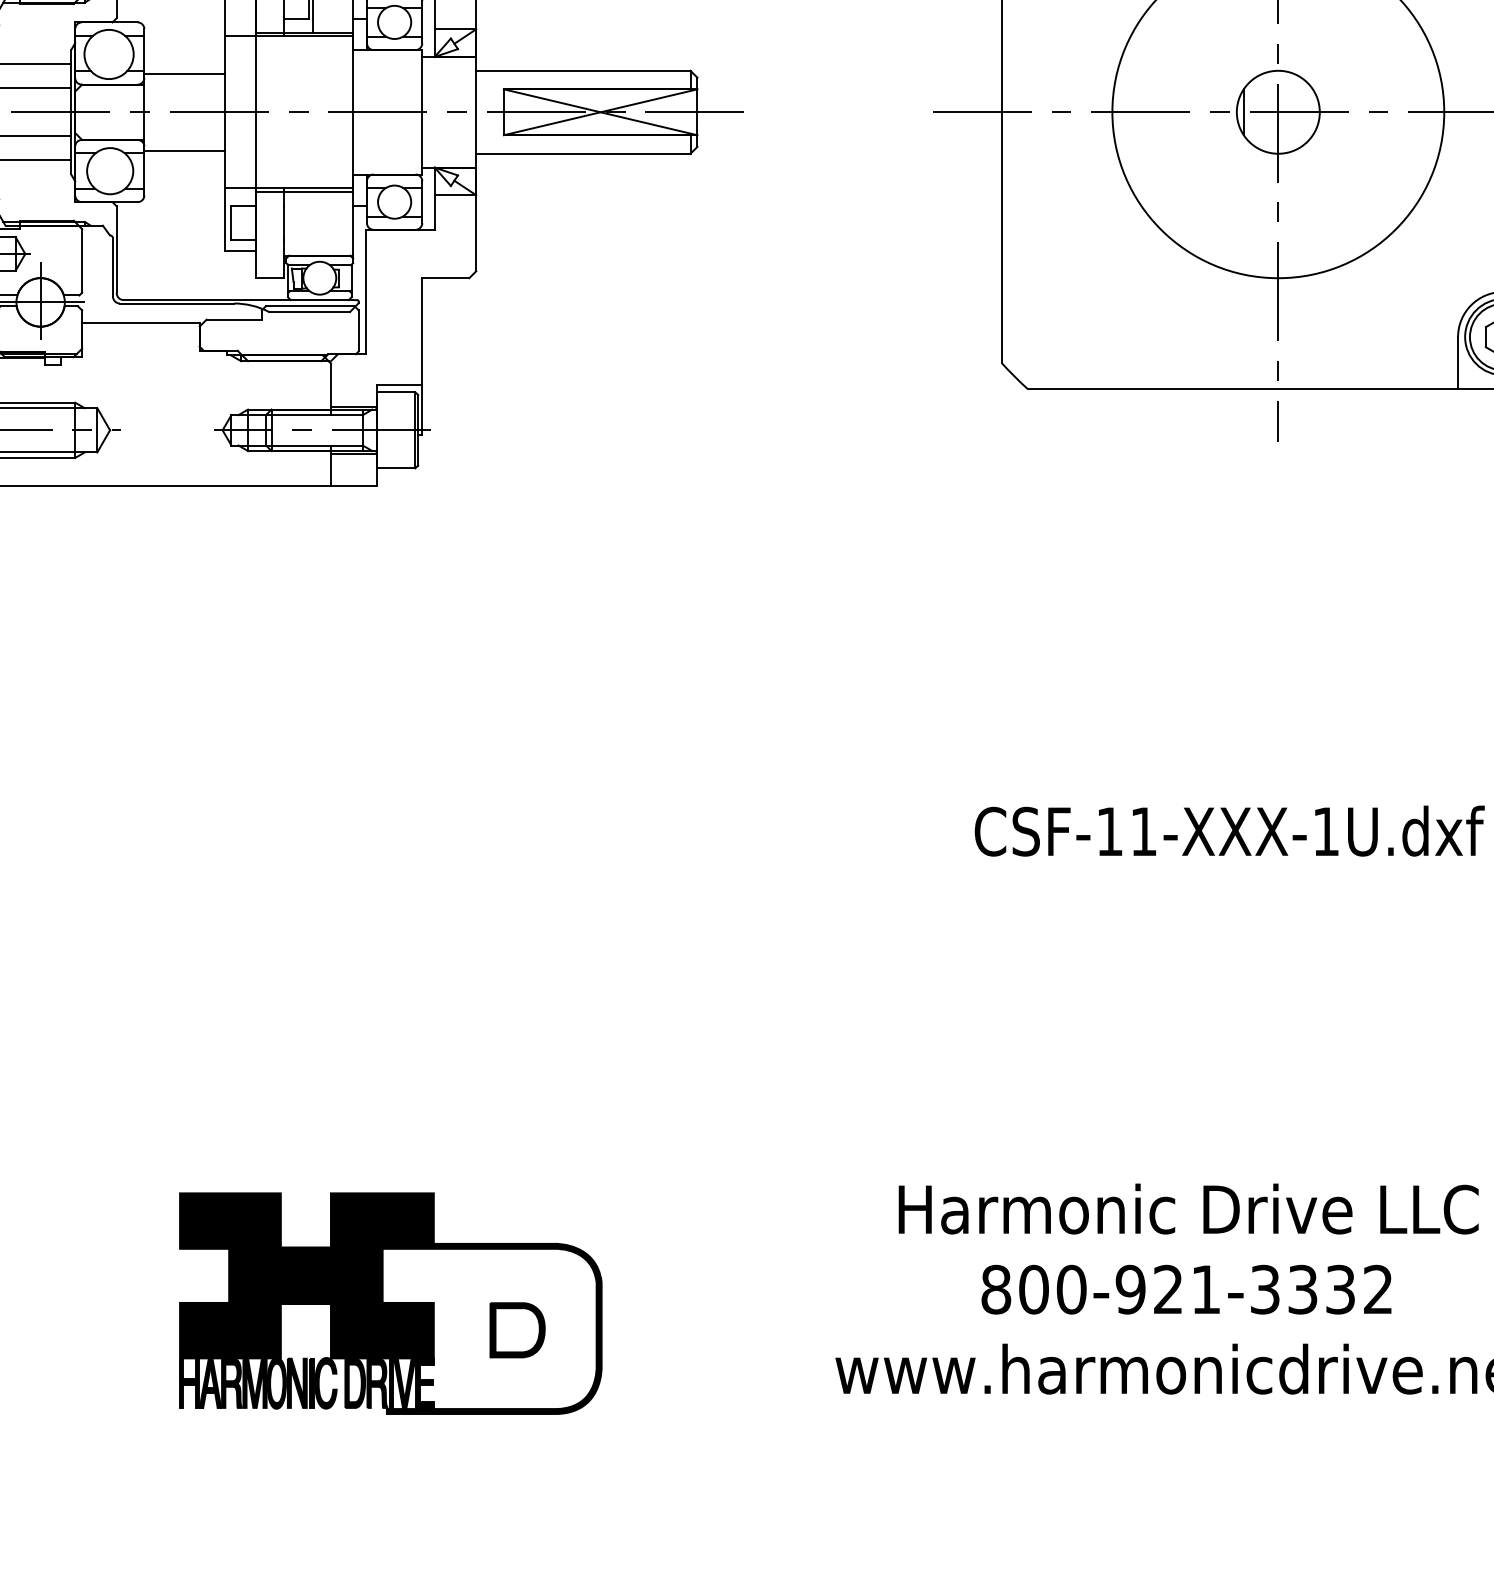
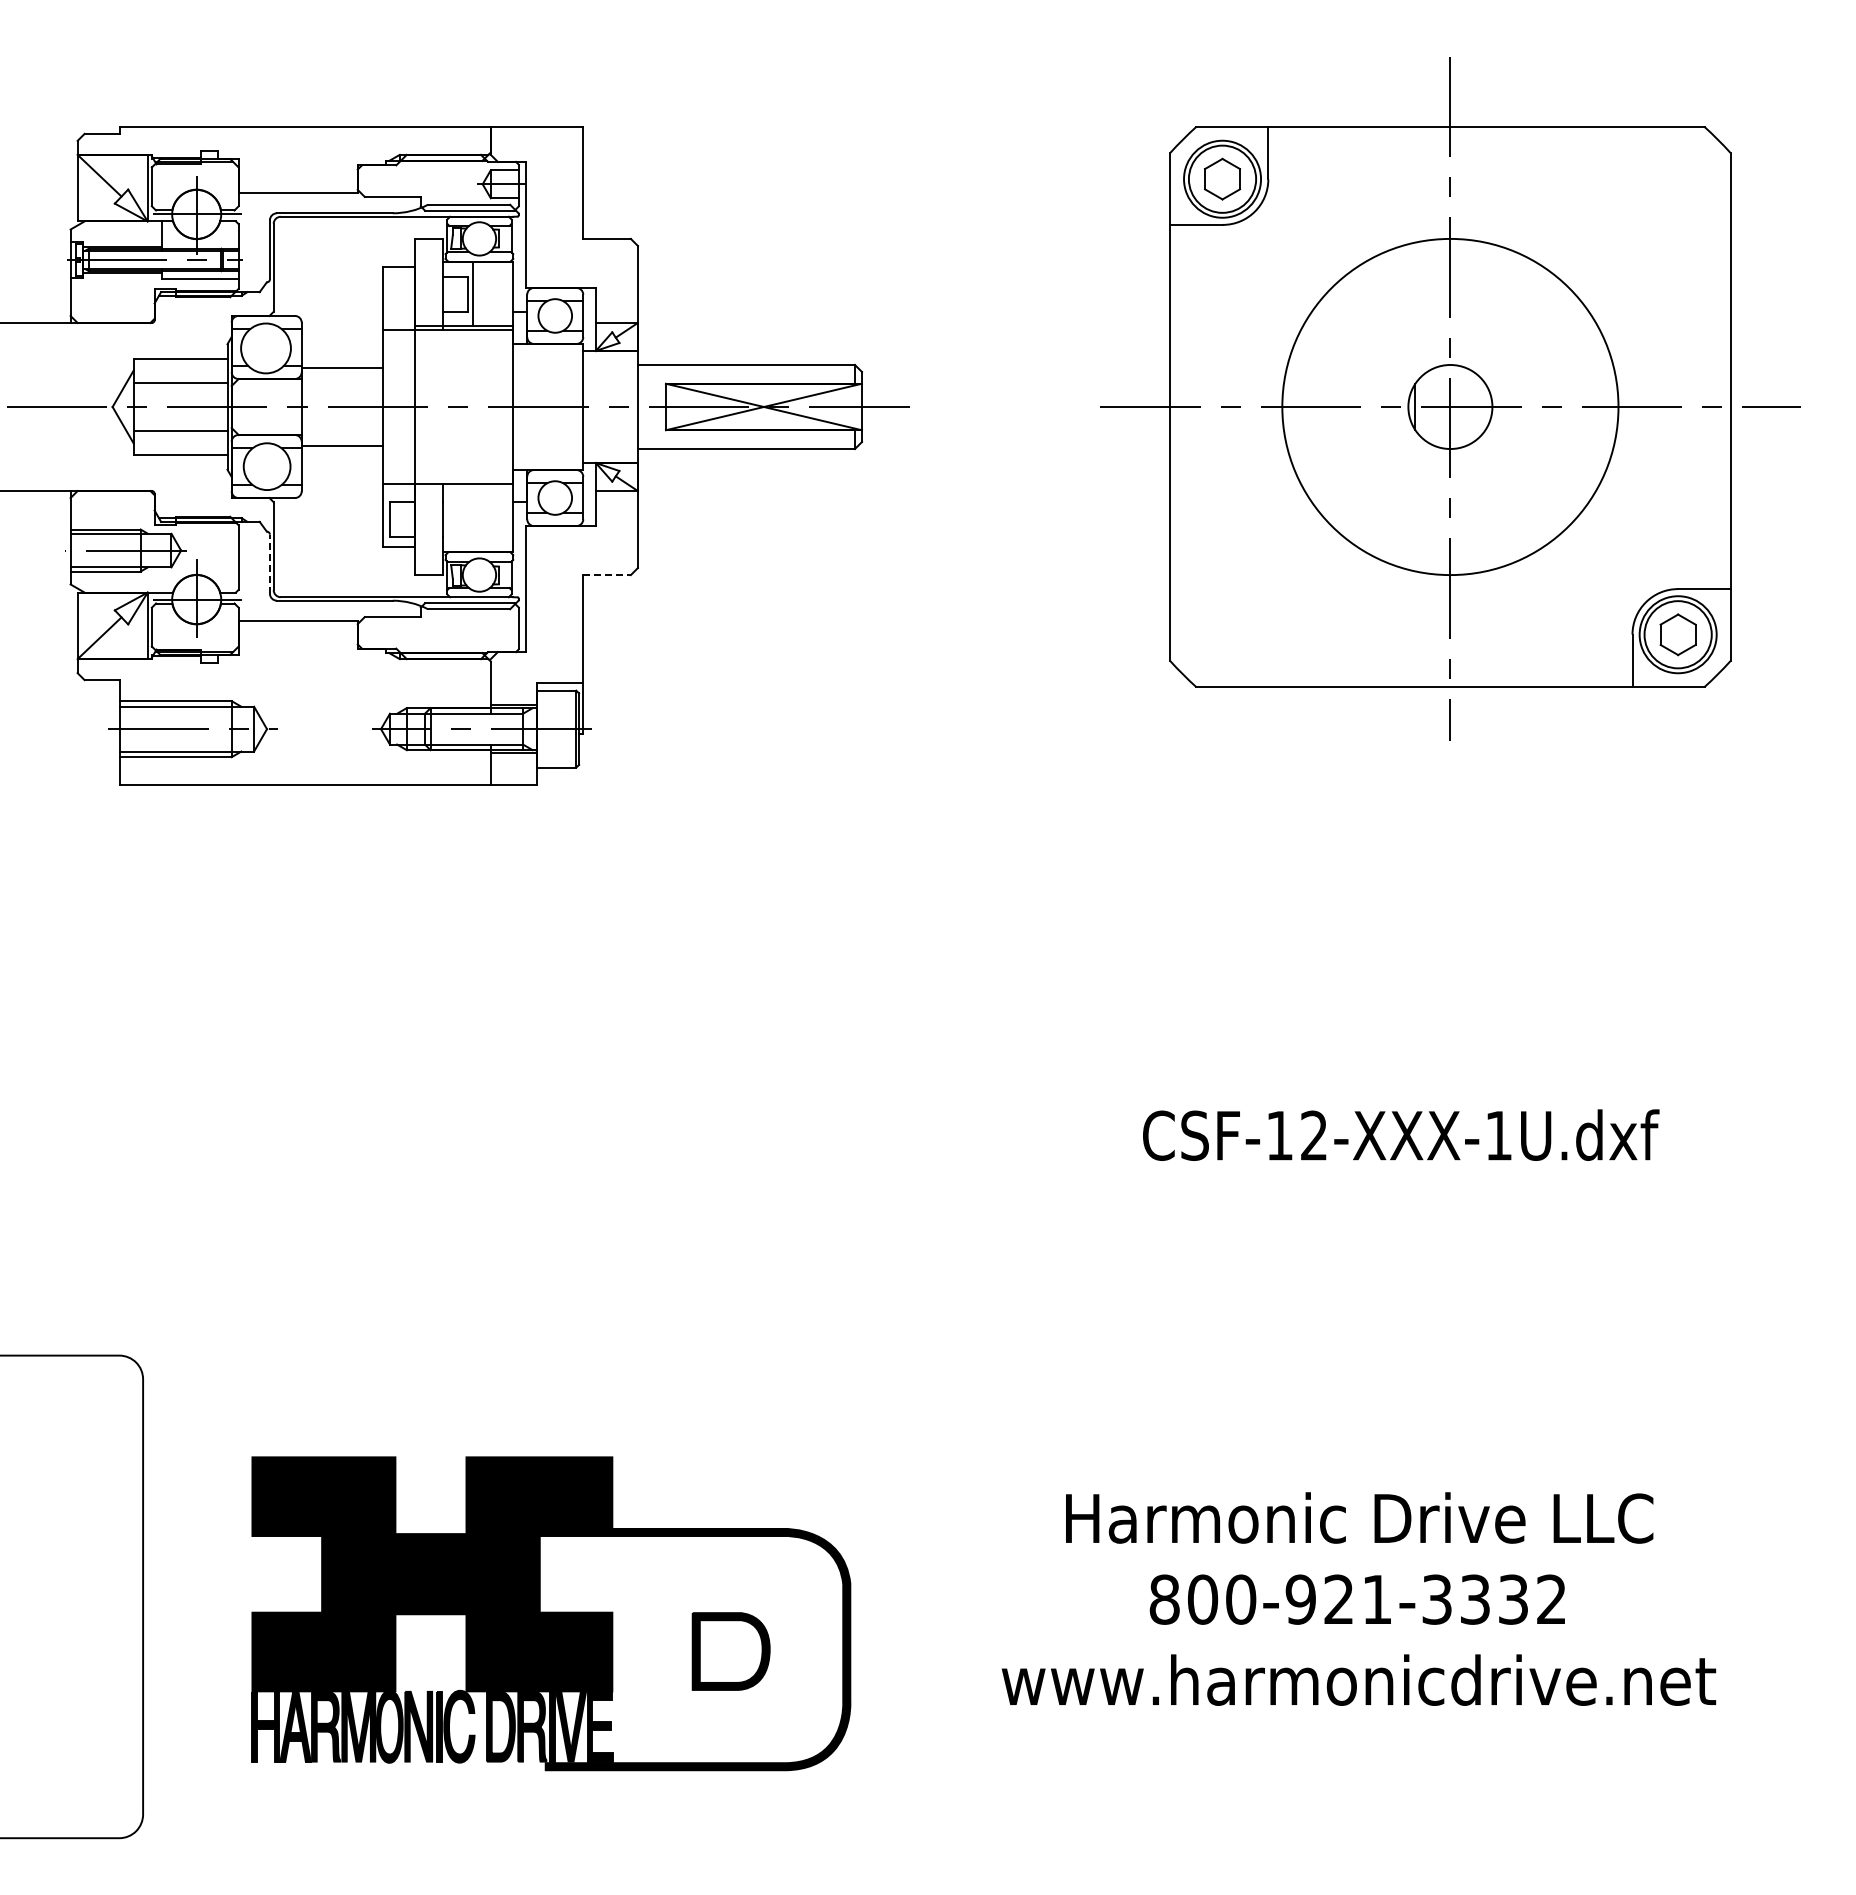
line: (305, 191) -> (464, 487), removed
line: (112, 267) -> (269, 564), solid -> dashed
line: (446, 278) -> (607, 575), solid -> dashed
text: (1143, 831) -> (1313, 1135), CSF-11-XXX-1U.dxf -> CSF-12-XXX-1U.dxf
part: (390, 1303) -> (551, 1613), size x1.4

